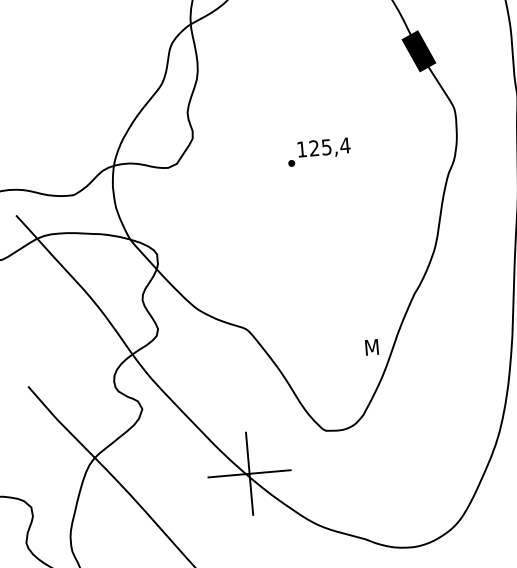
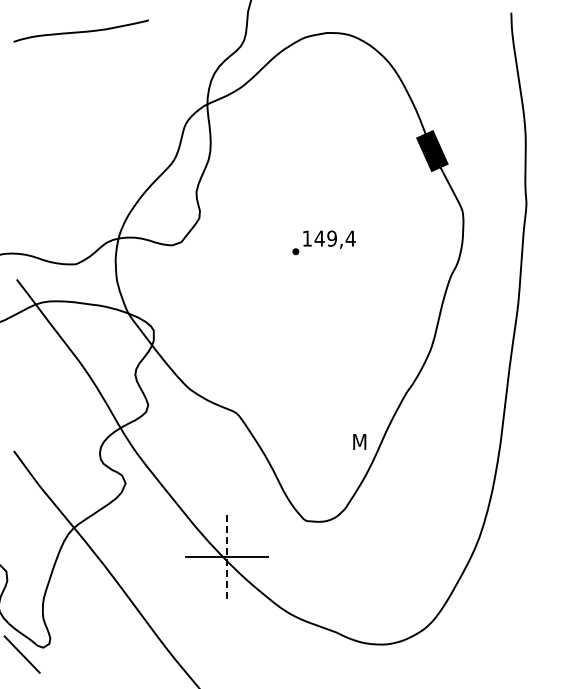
text: (320, 147) -> (325, 238), 125,4 -> 149,4
line: (249, 474) -> (226, 557), solid -> dashed

